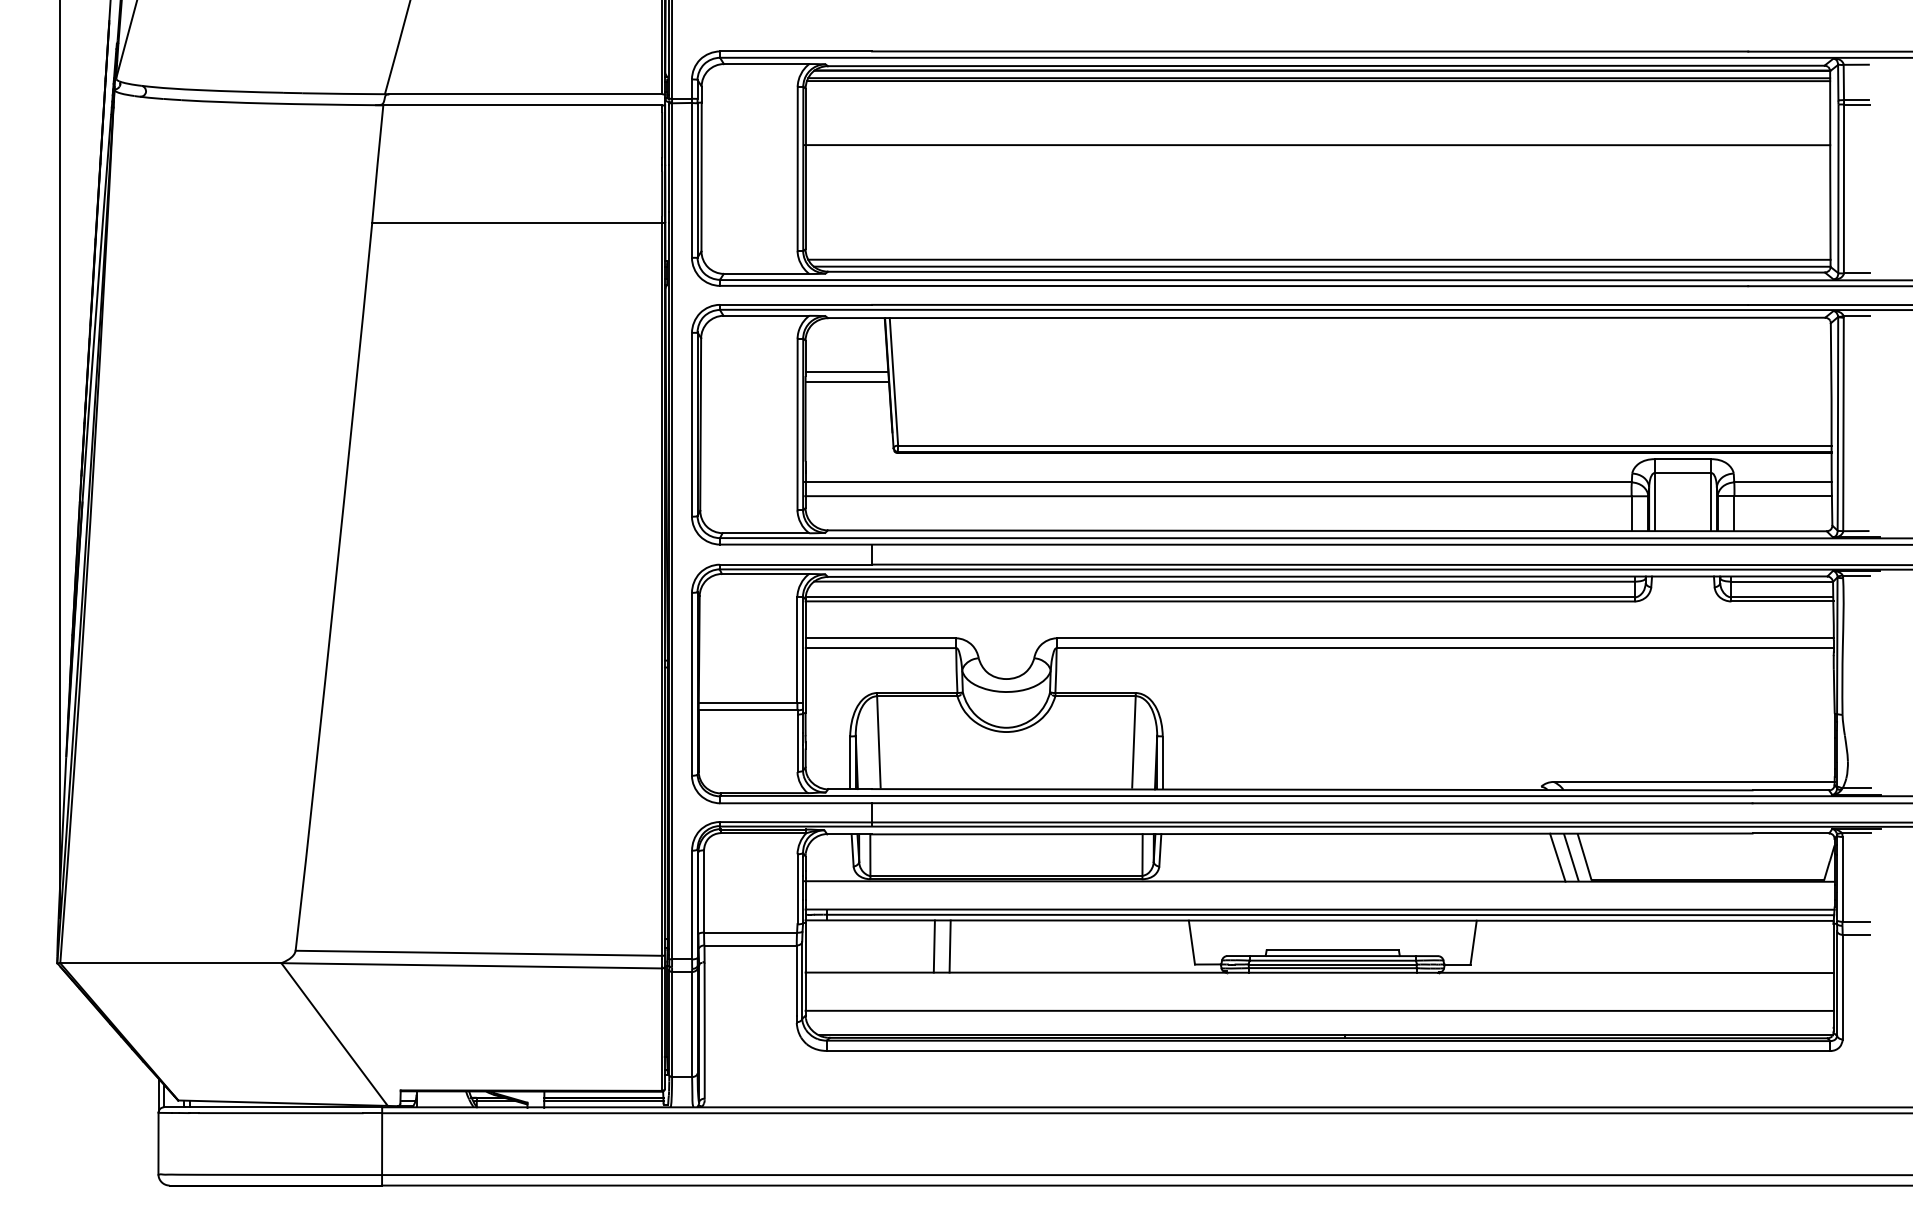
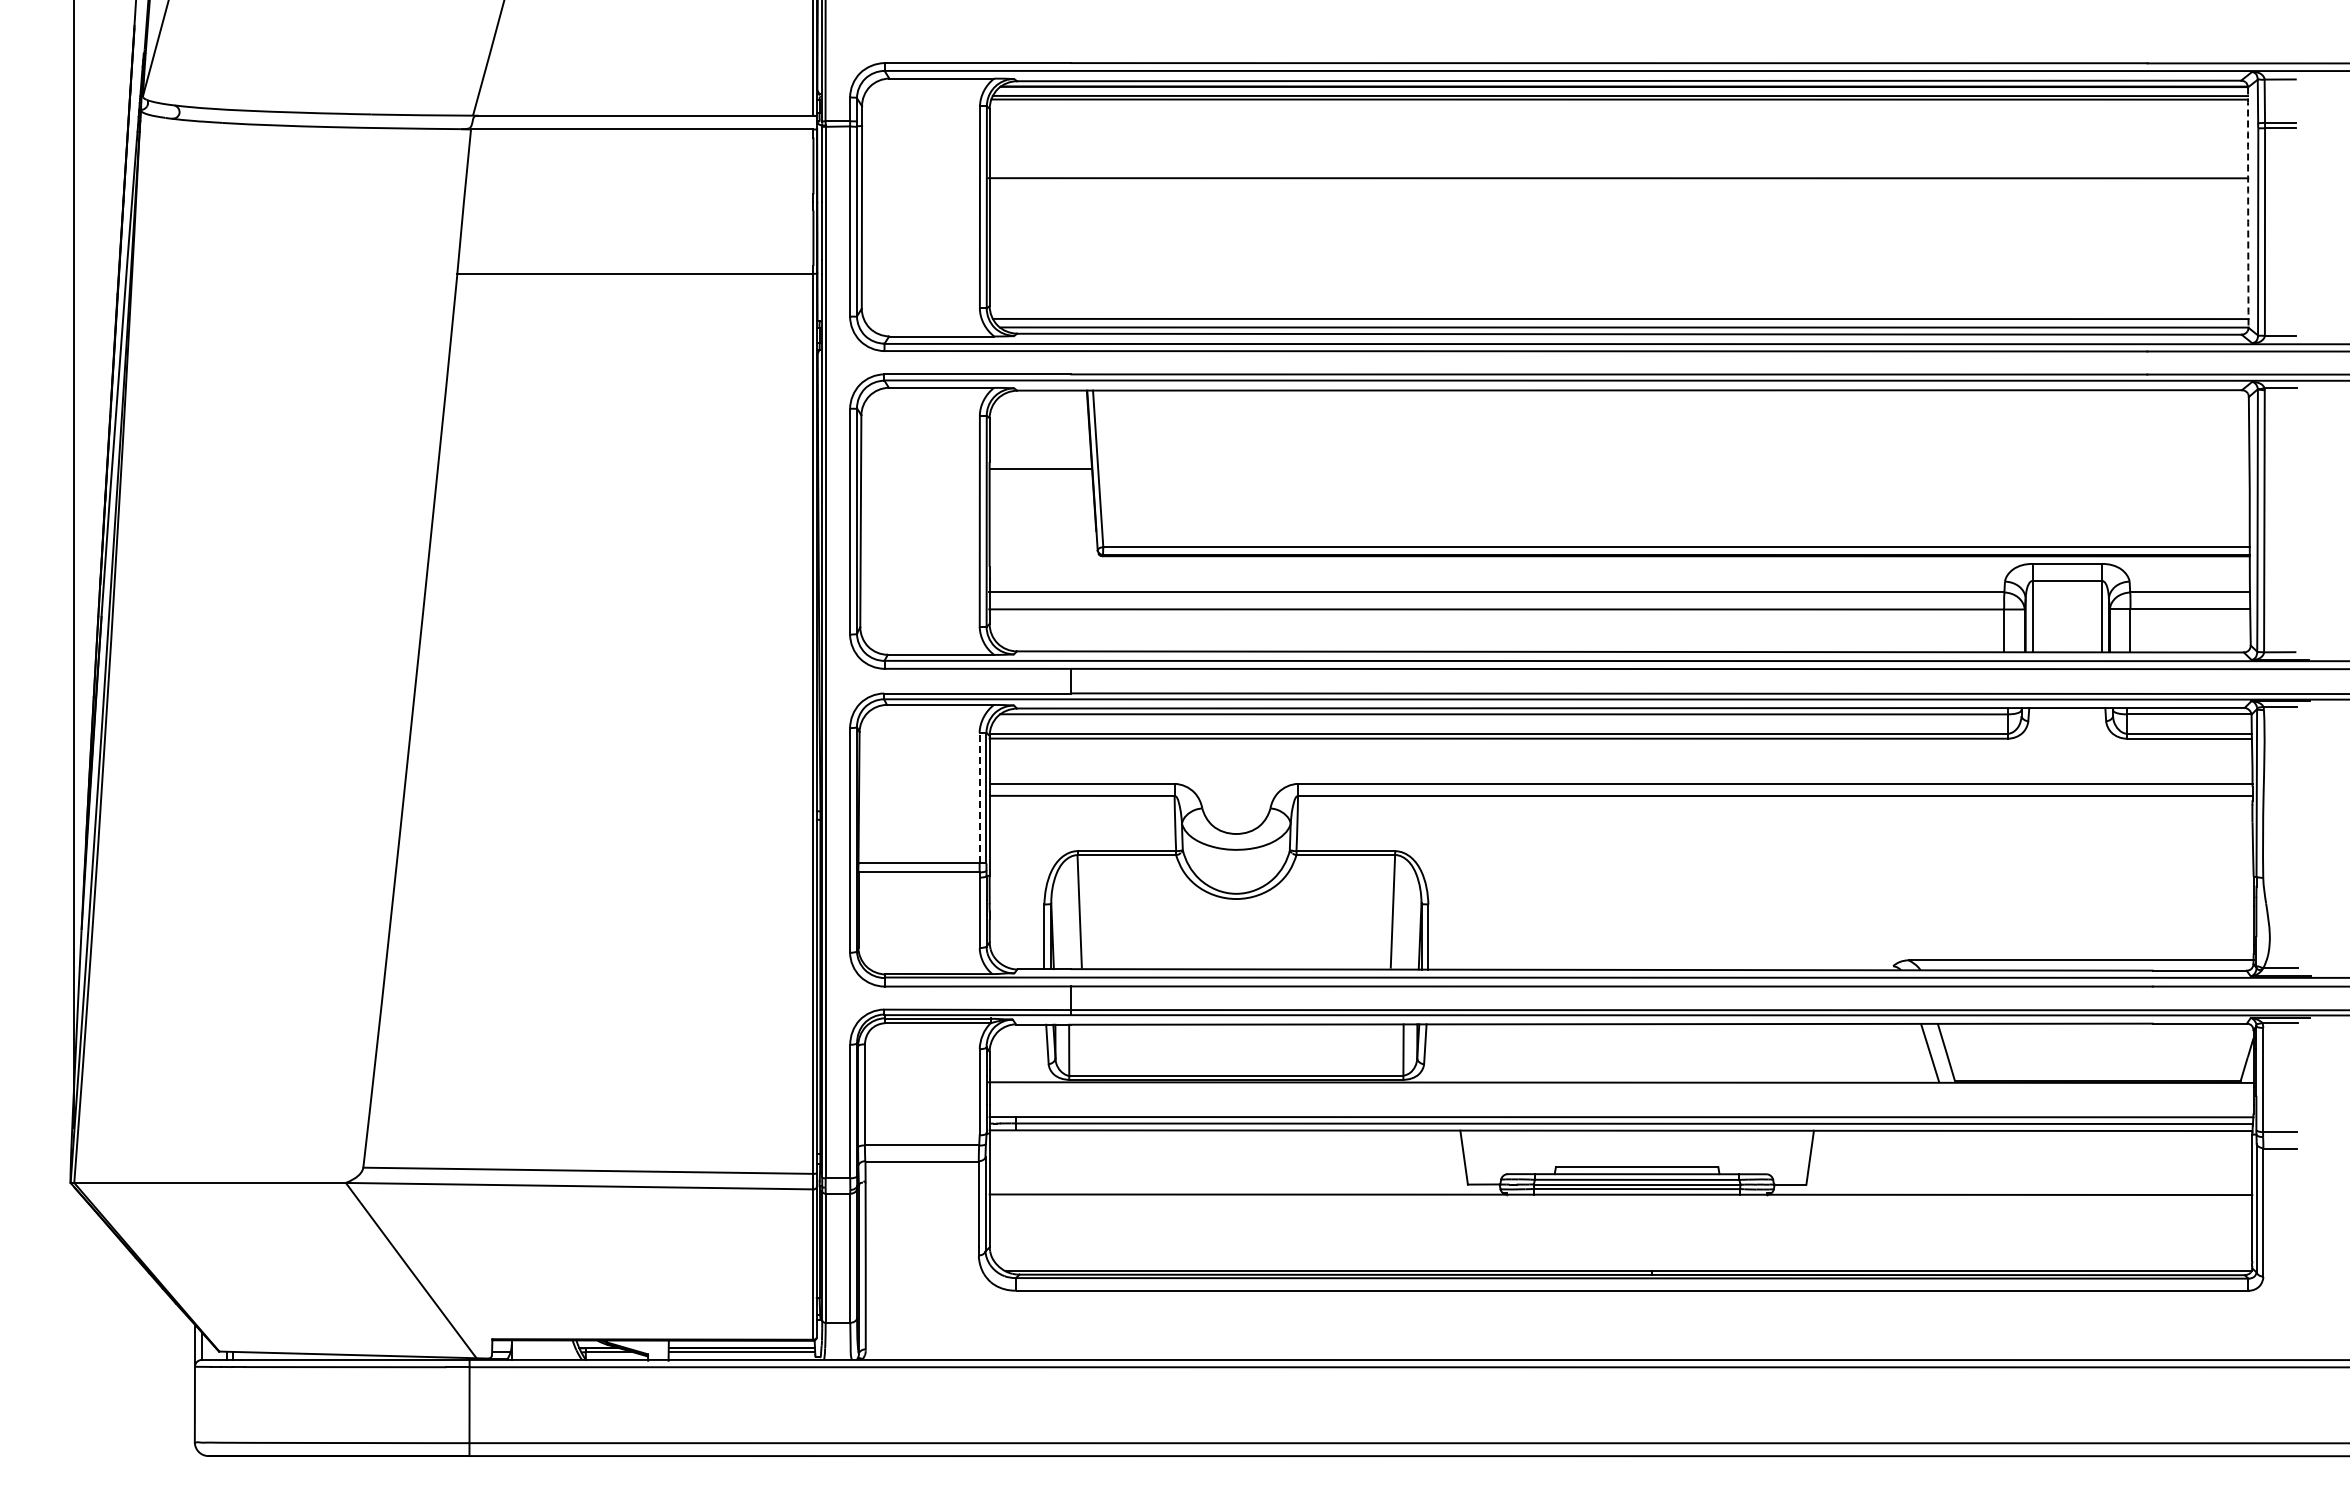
arc: (1830, 168) -> (2248, 207), solid -> dashed
line: (846, 372) -> (1040, 457), removed
line: (797, 649) -> (979, 797), solid -> dashed
line: (1557, 856) -> (1913, 1052), removed
line: (934, 946) -> (1147, 1162), removed
line: (949, 946) -> (1166, 1162), removed
line: (1319, 1010) -> (1620, 1241), removed

